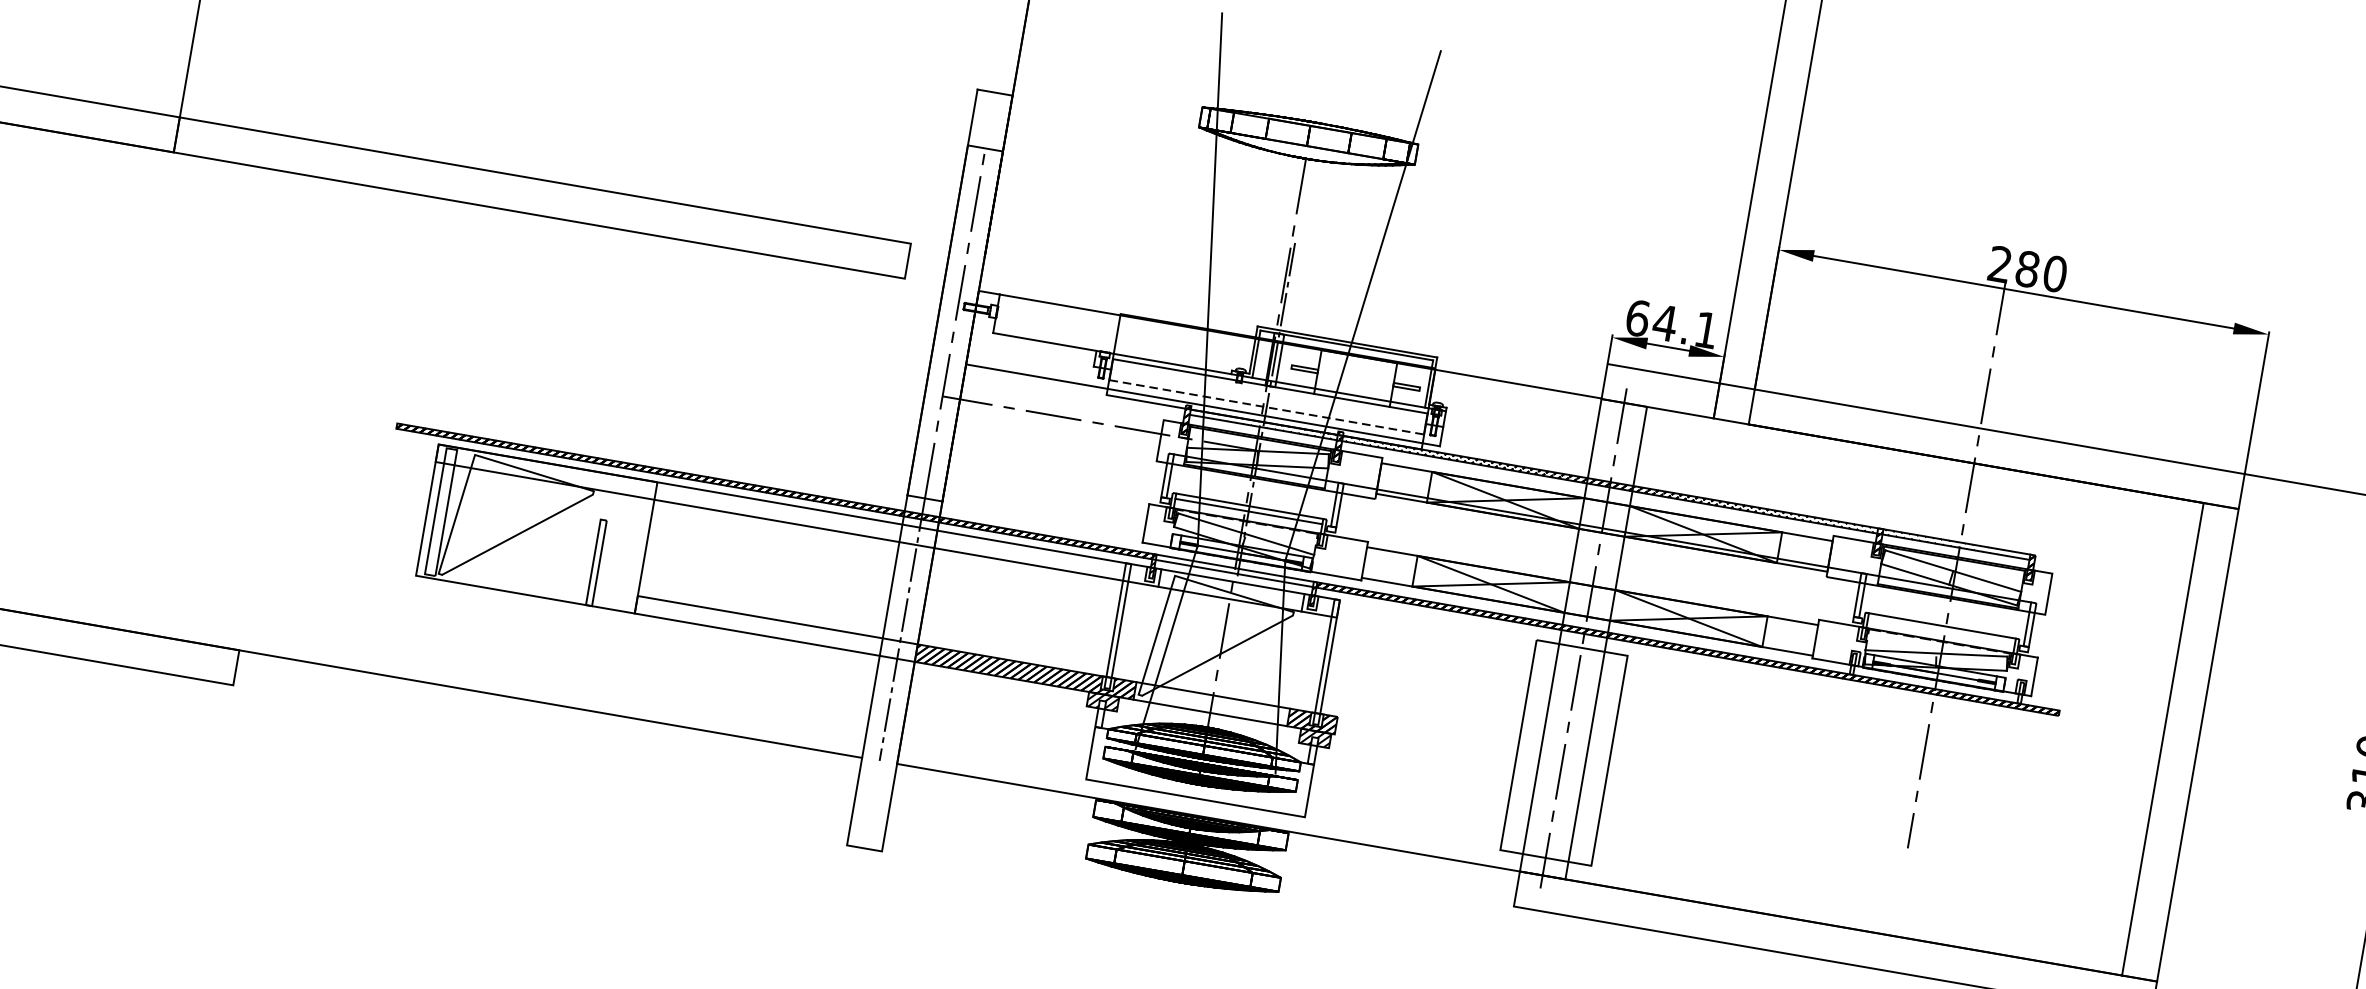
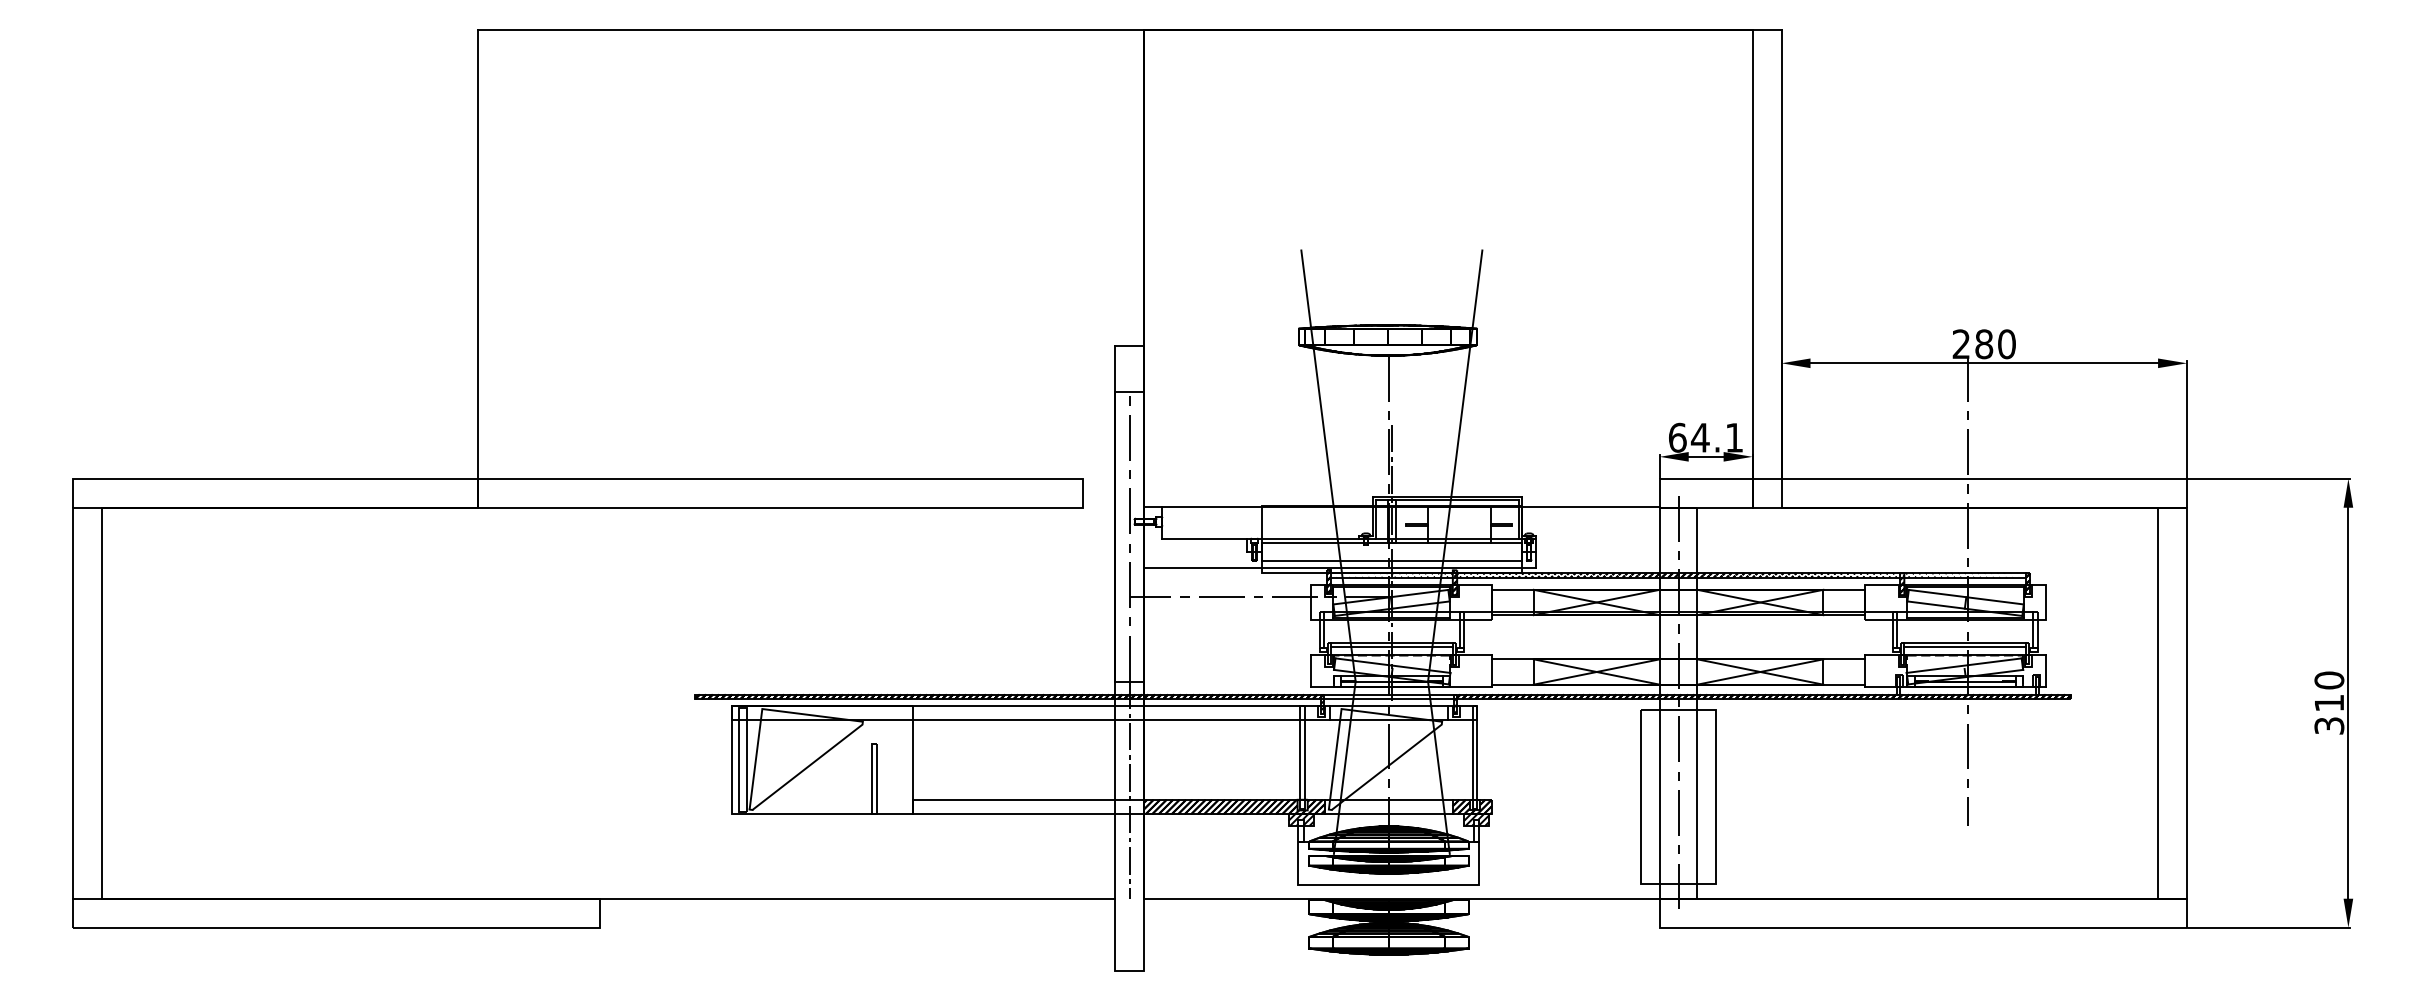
line: (1267, 407) -> (1392, 560), dashed -> solid
line: (1940, 631) -> (1964, 647), added

